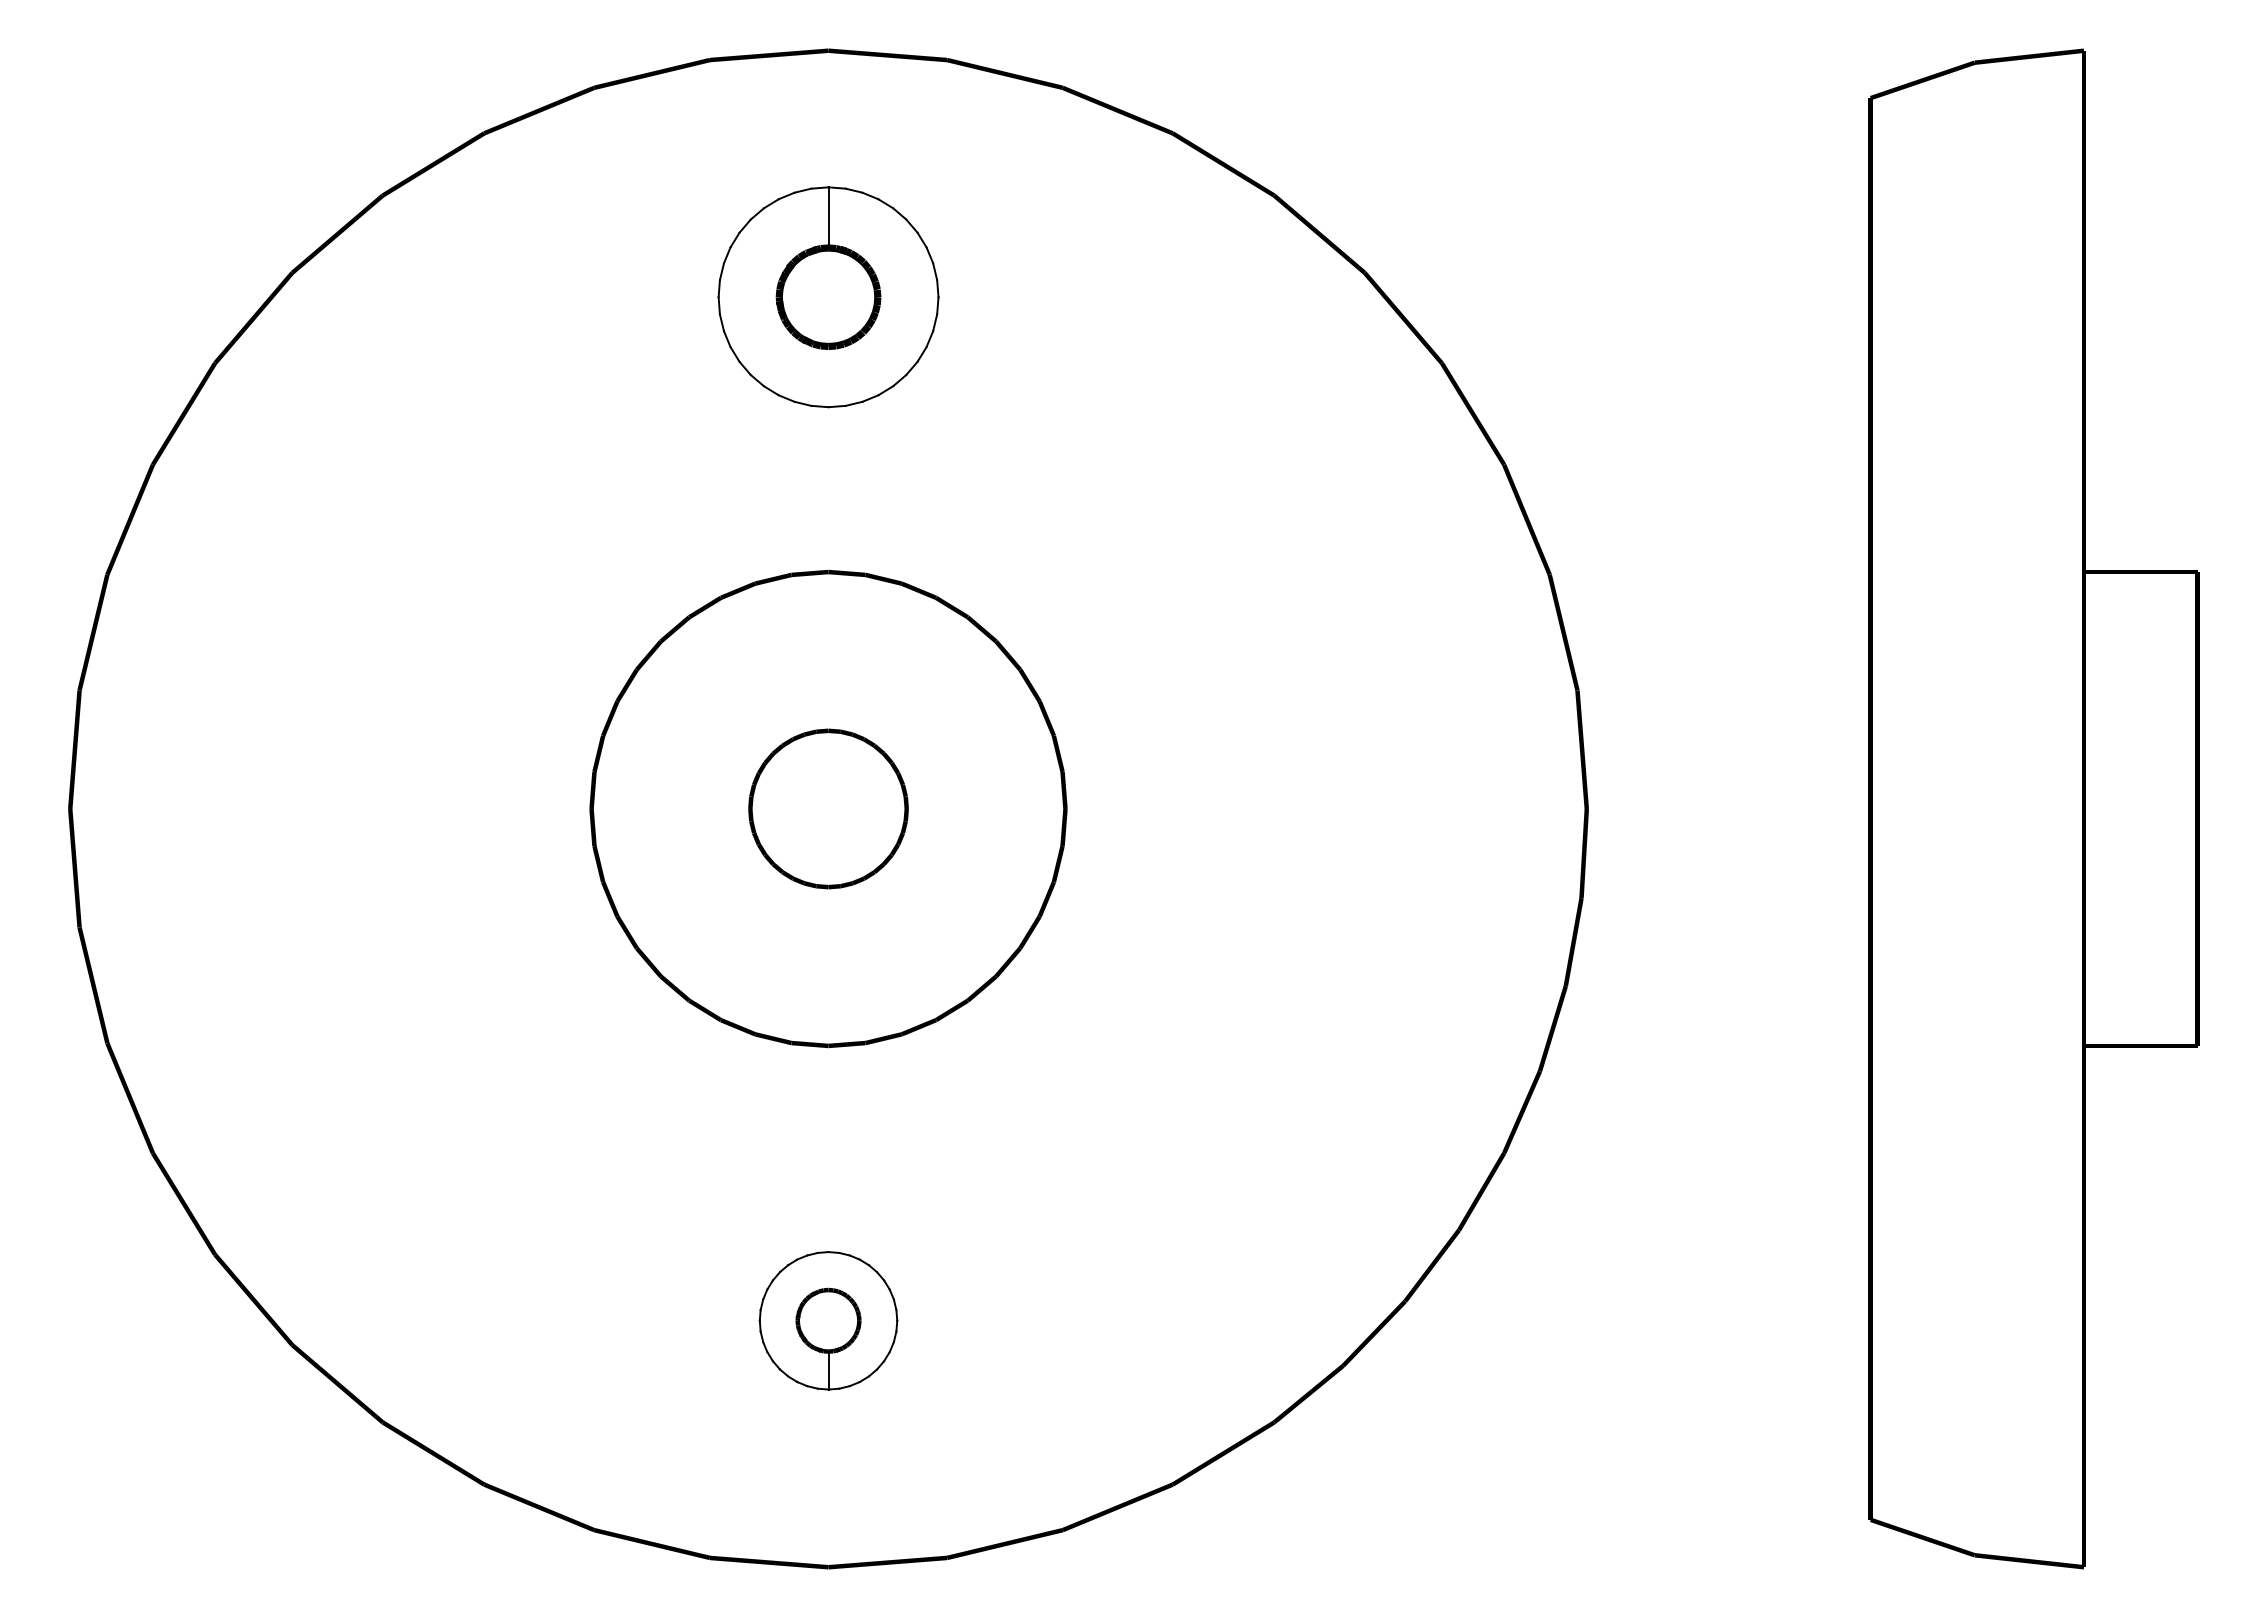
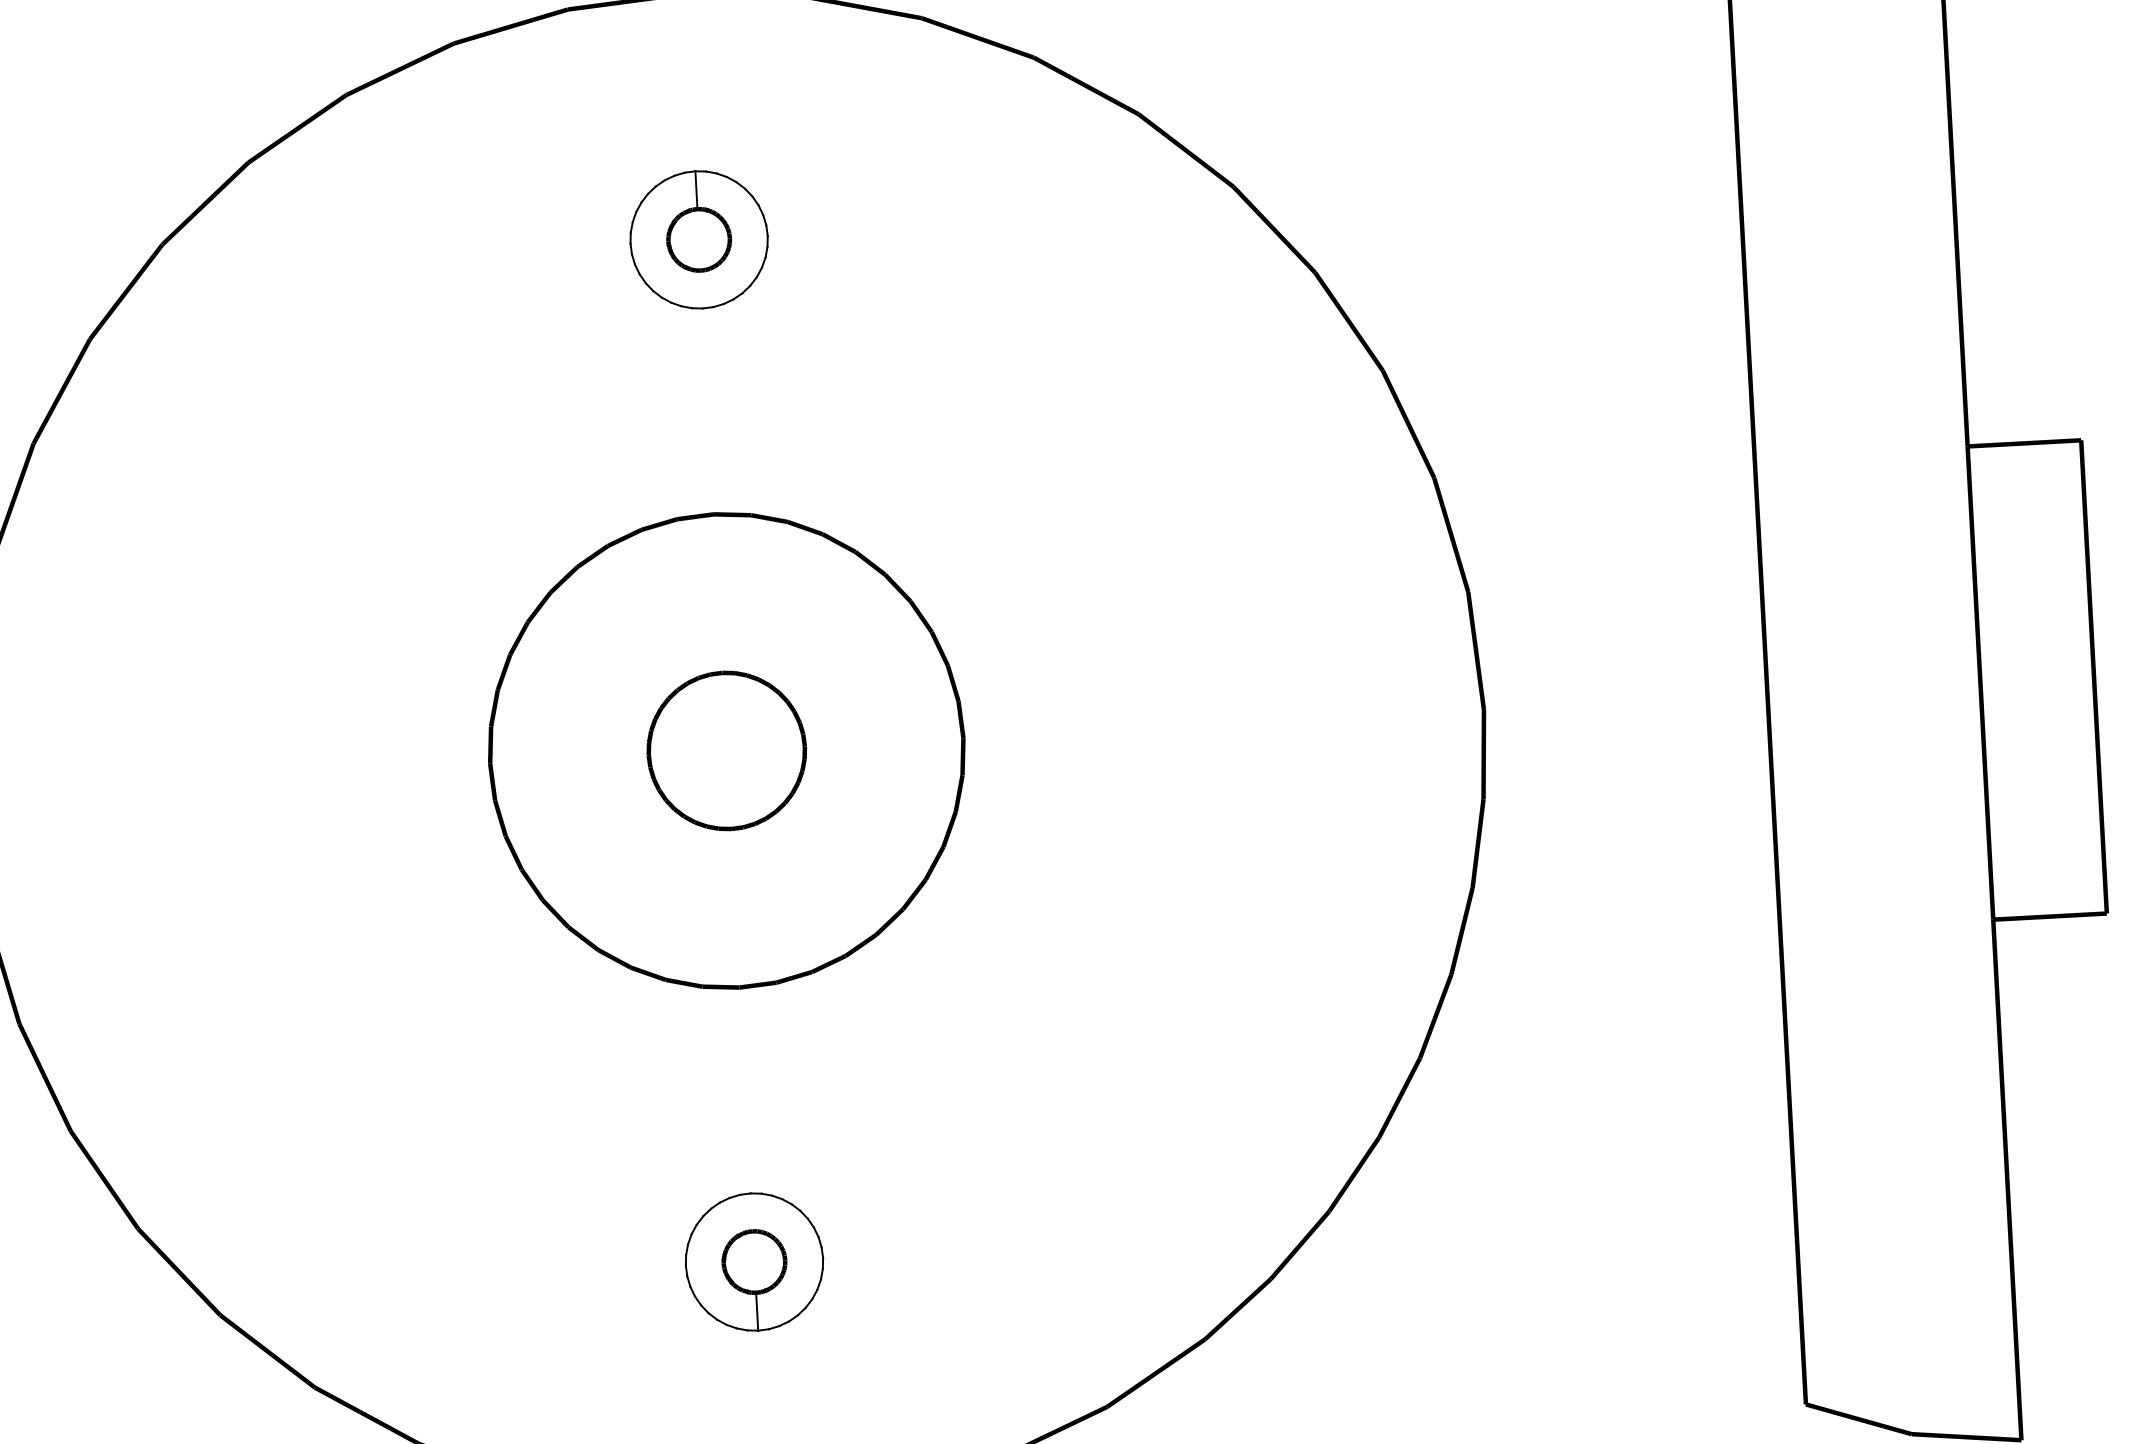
part: (828, 296) -> (699, 239), size x0.62

